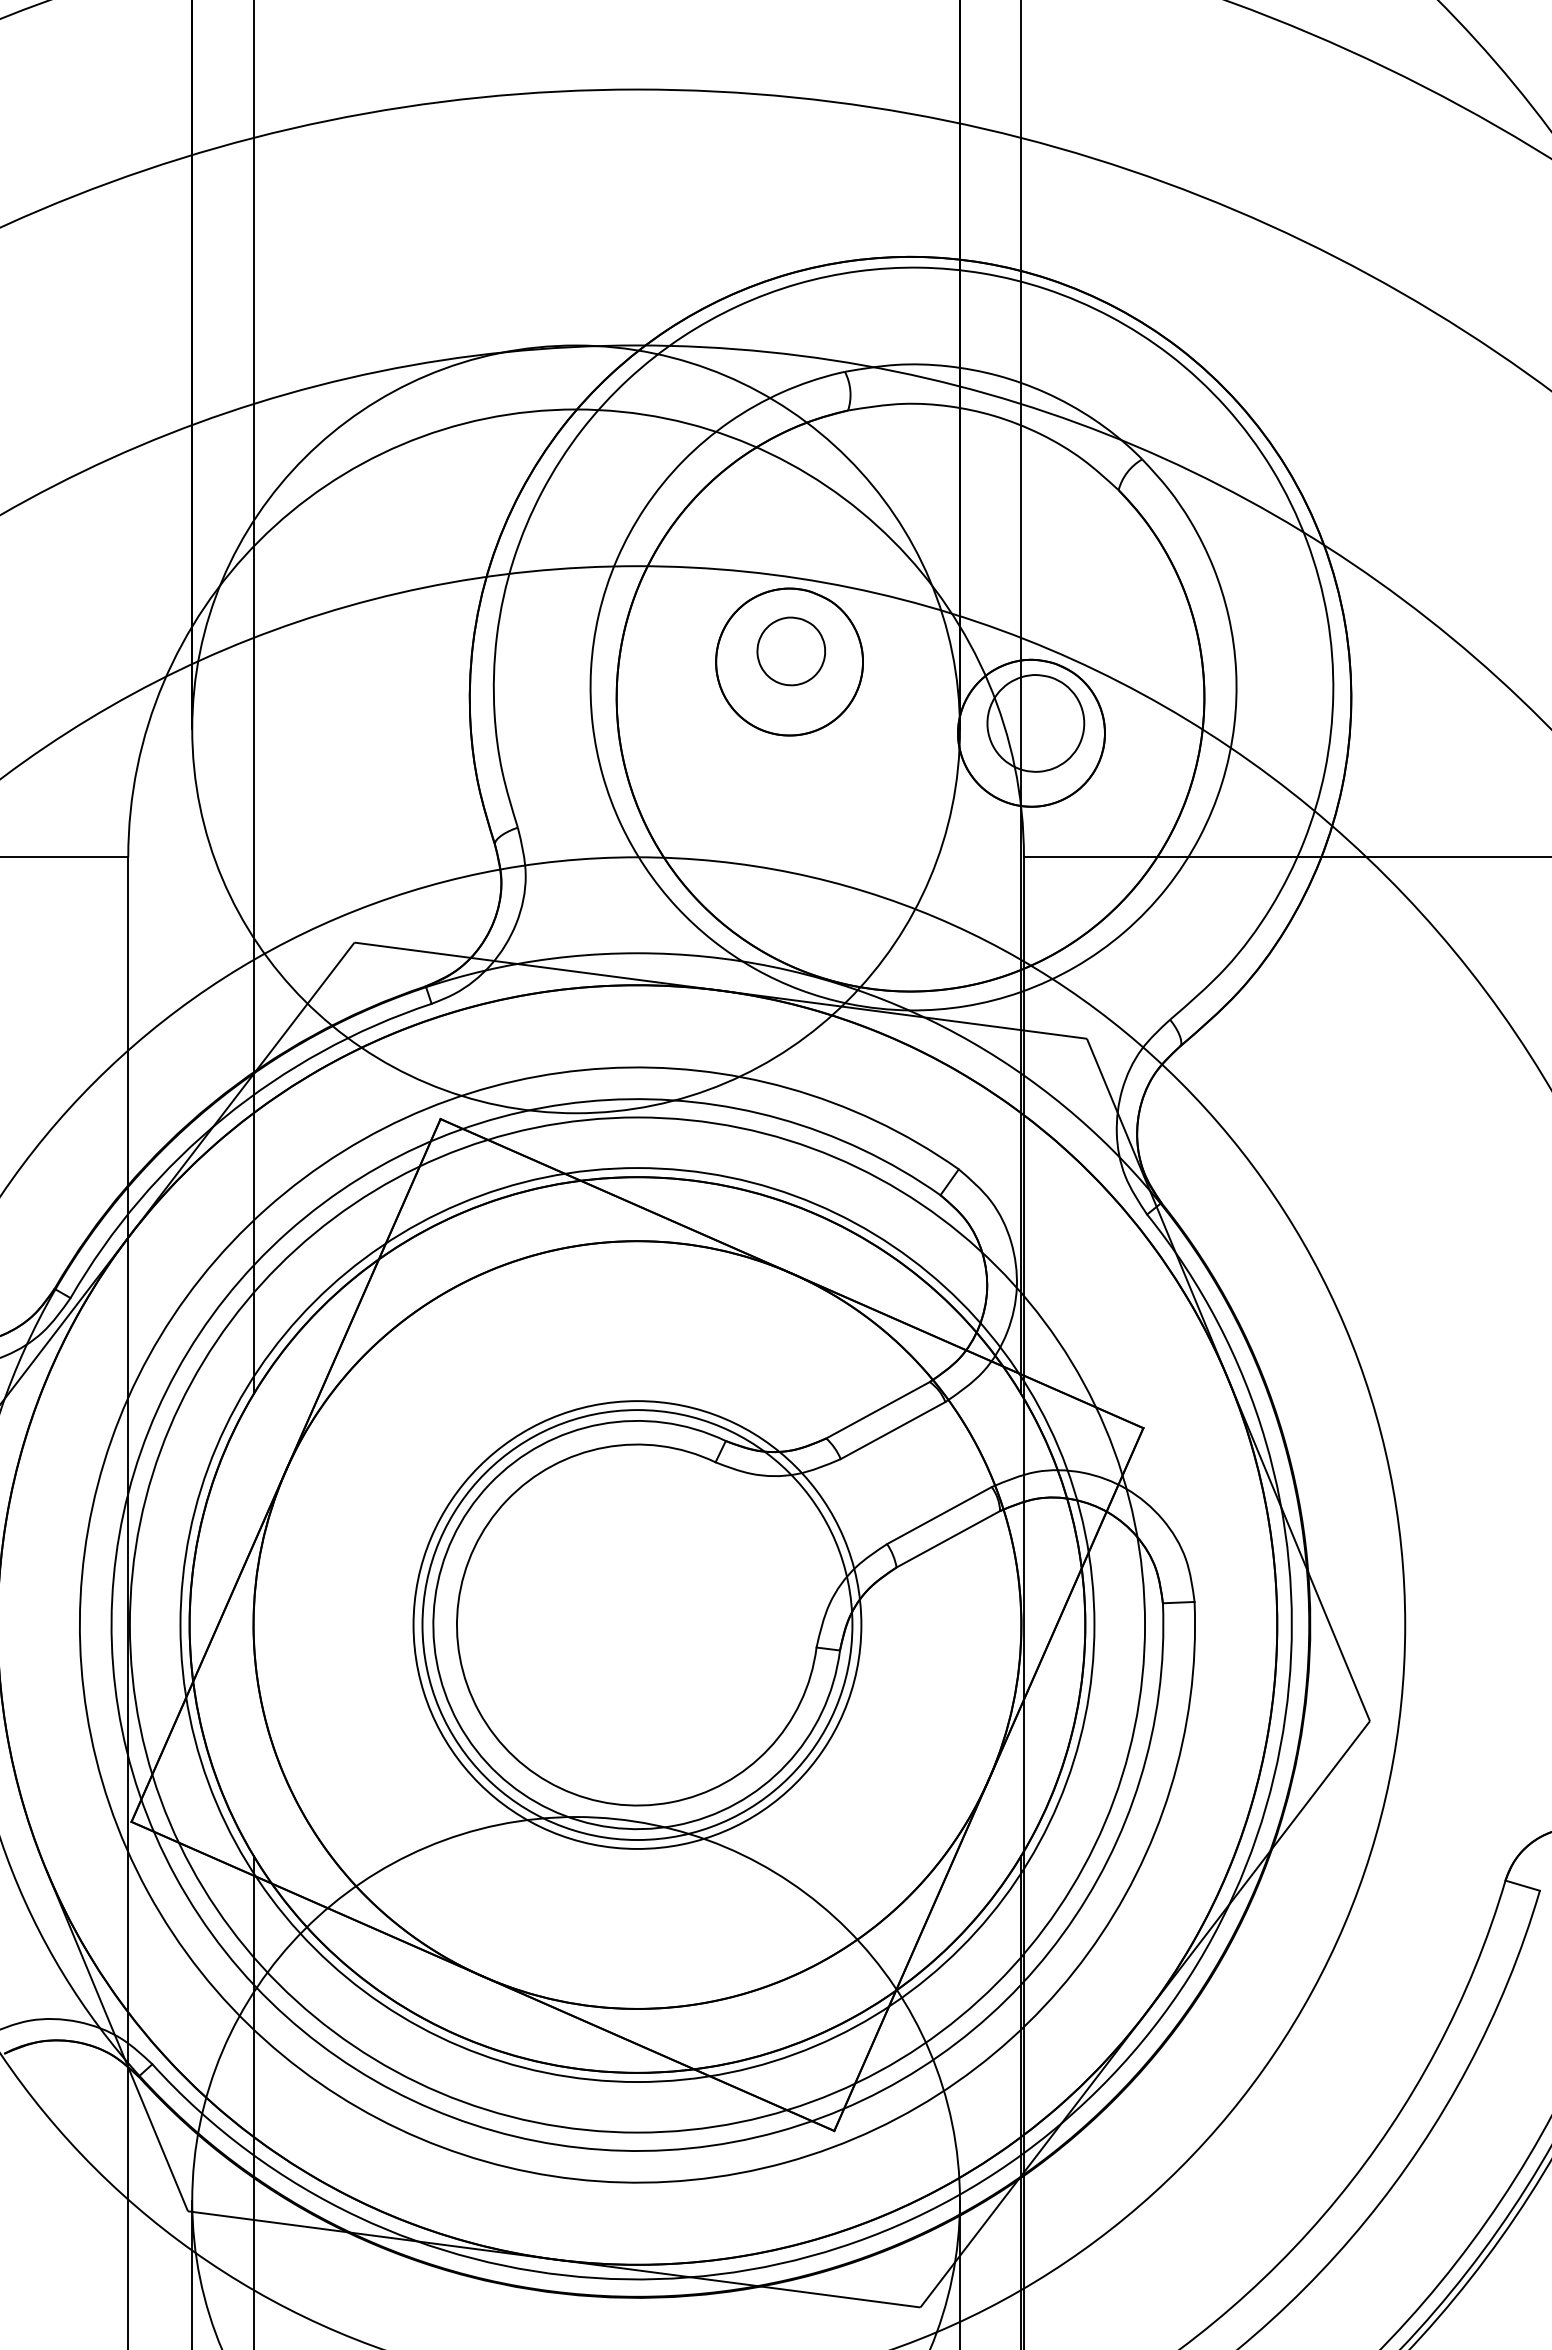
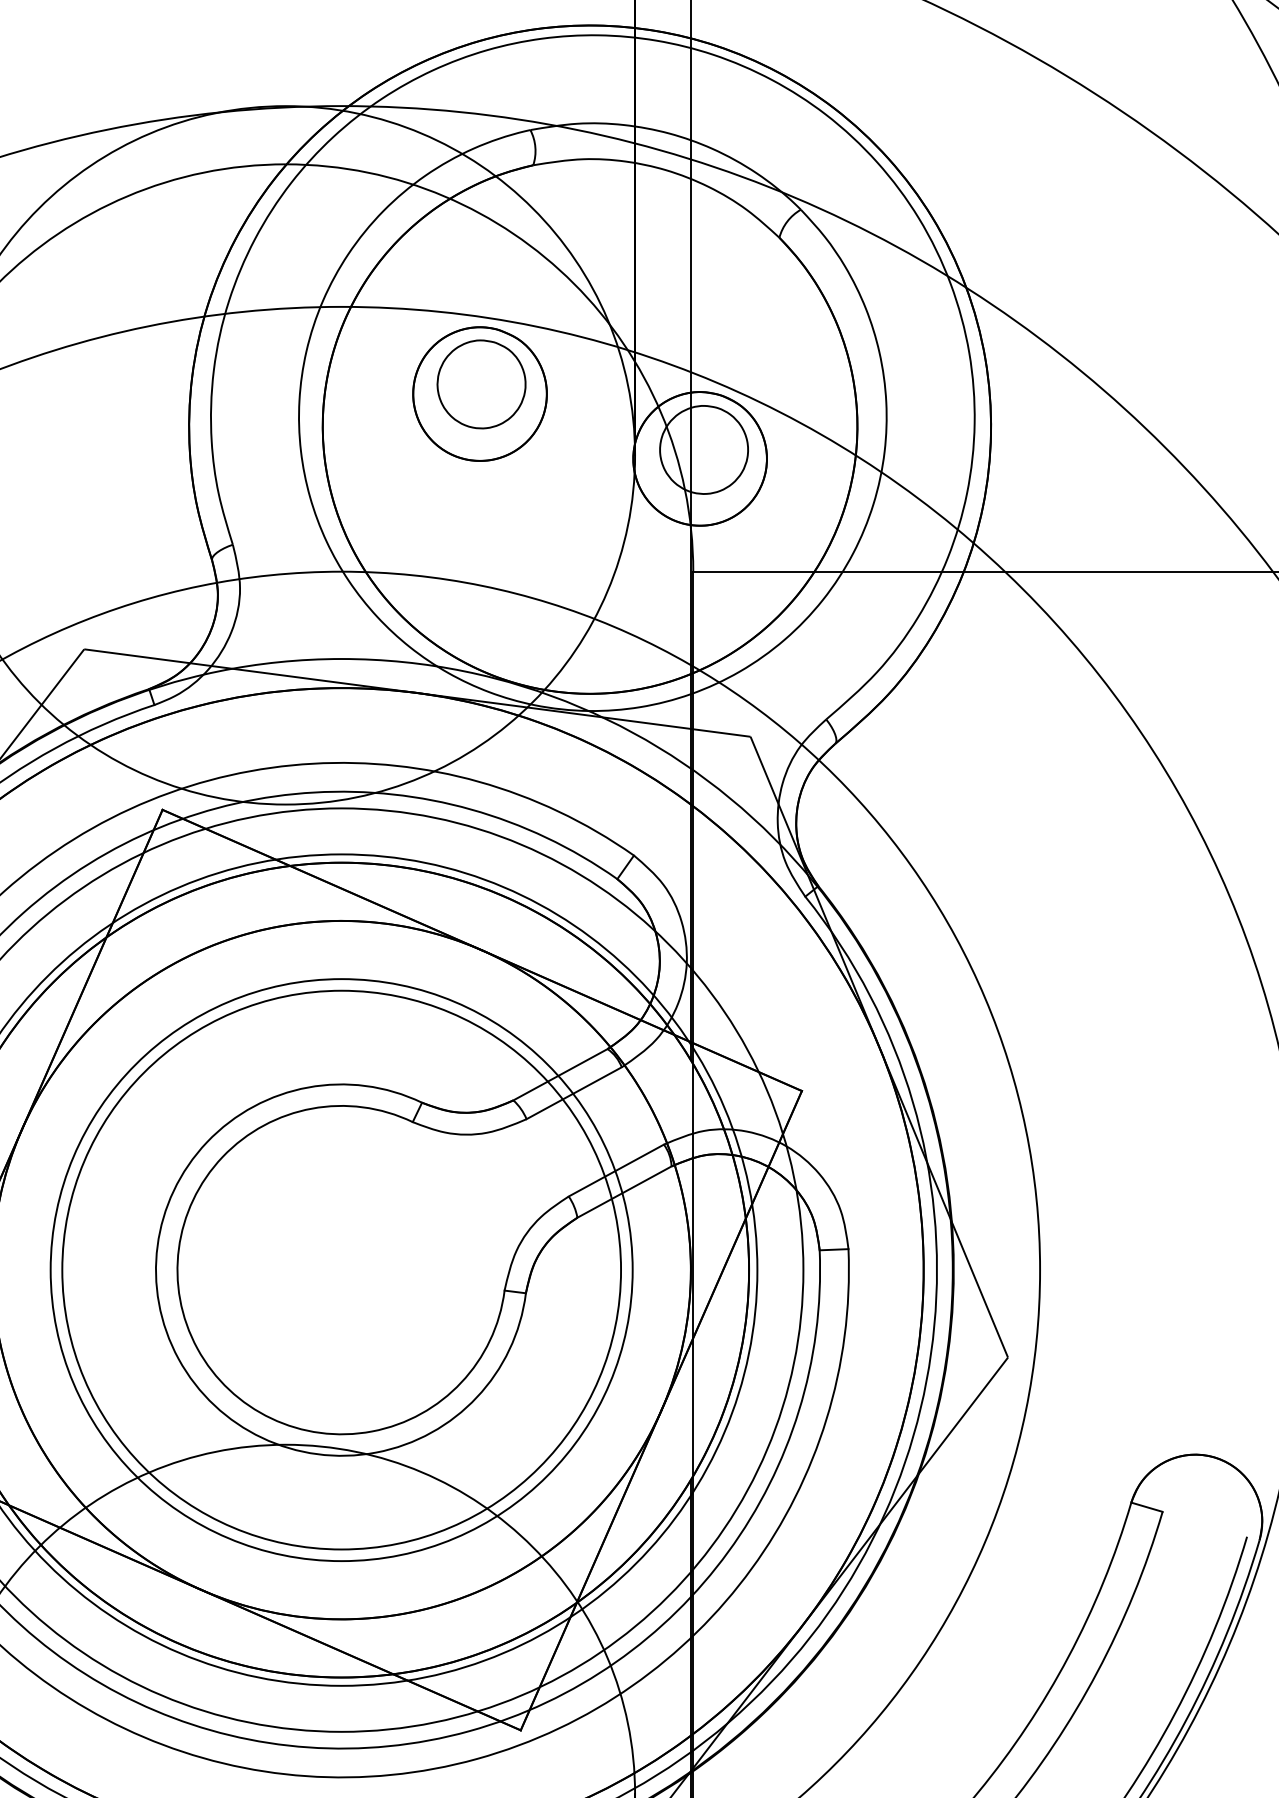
part: (791, 651) -> (481, 384), size x1.43
circle: (637, 1624) -> (341, 1269), size x1.43
circle: (637, 1624) -> (341, 1269), size x1.43

